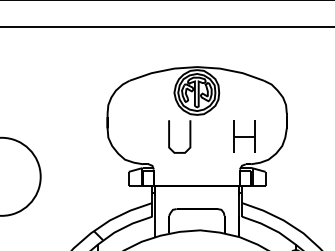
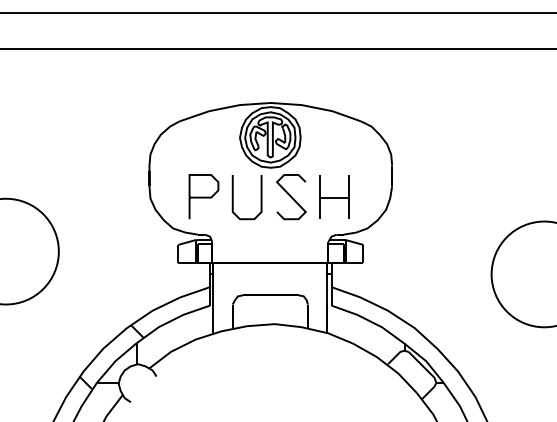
curve: (147, 136) -> (203, 196), added
curve: (212, 136) -> (291, 197), added

